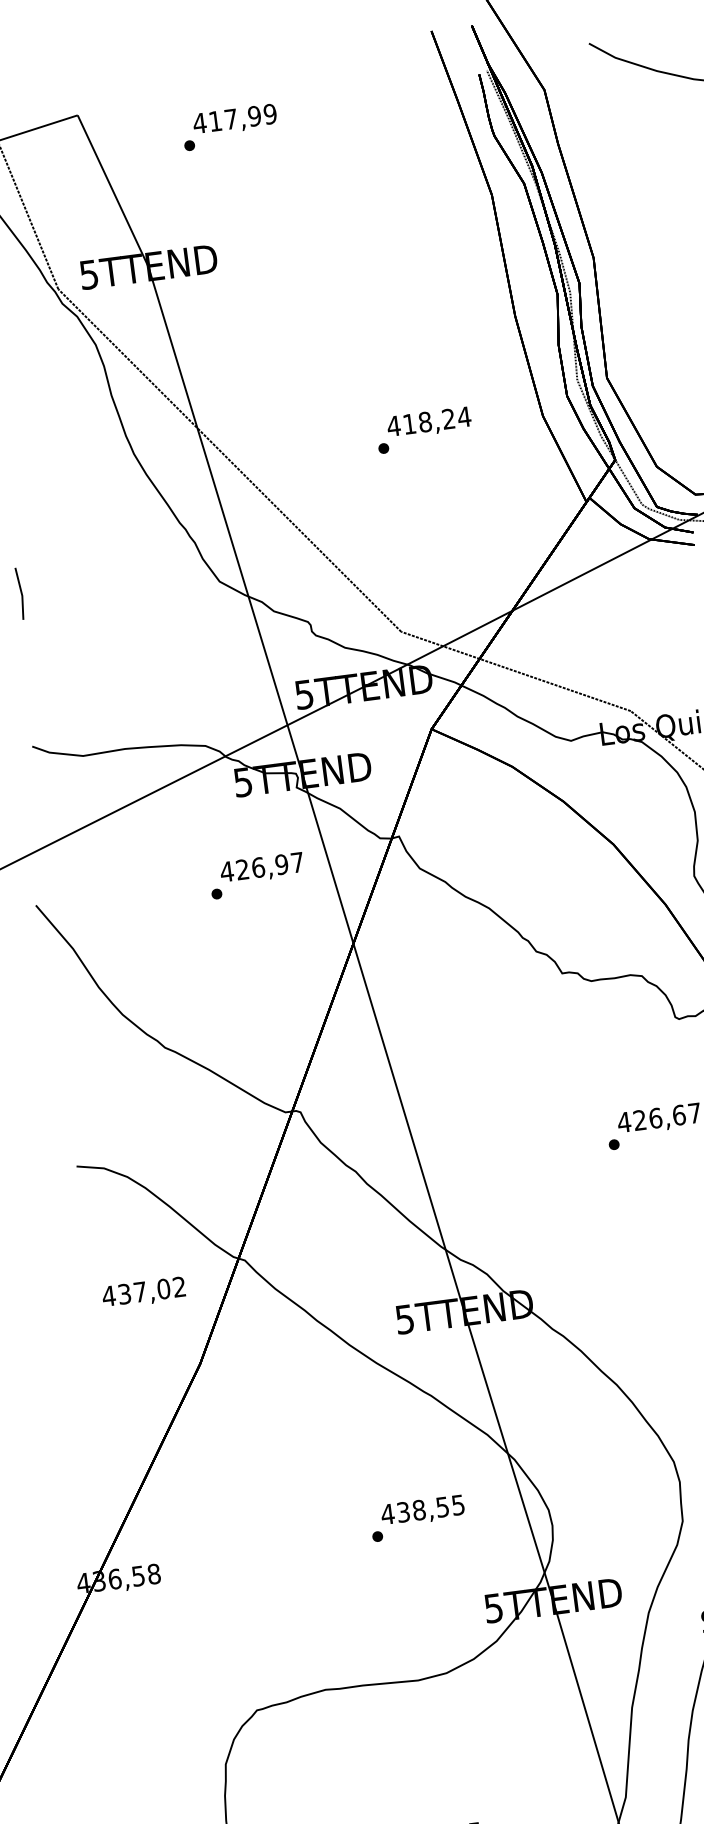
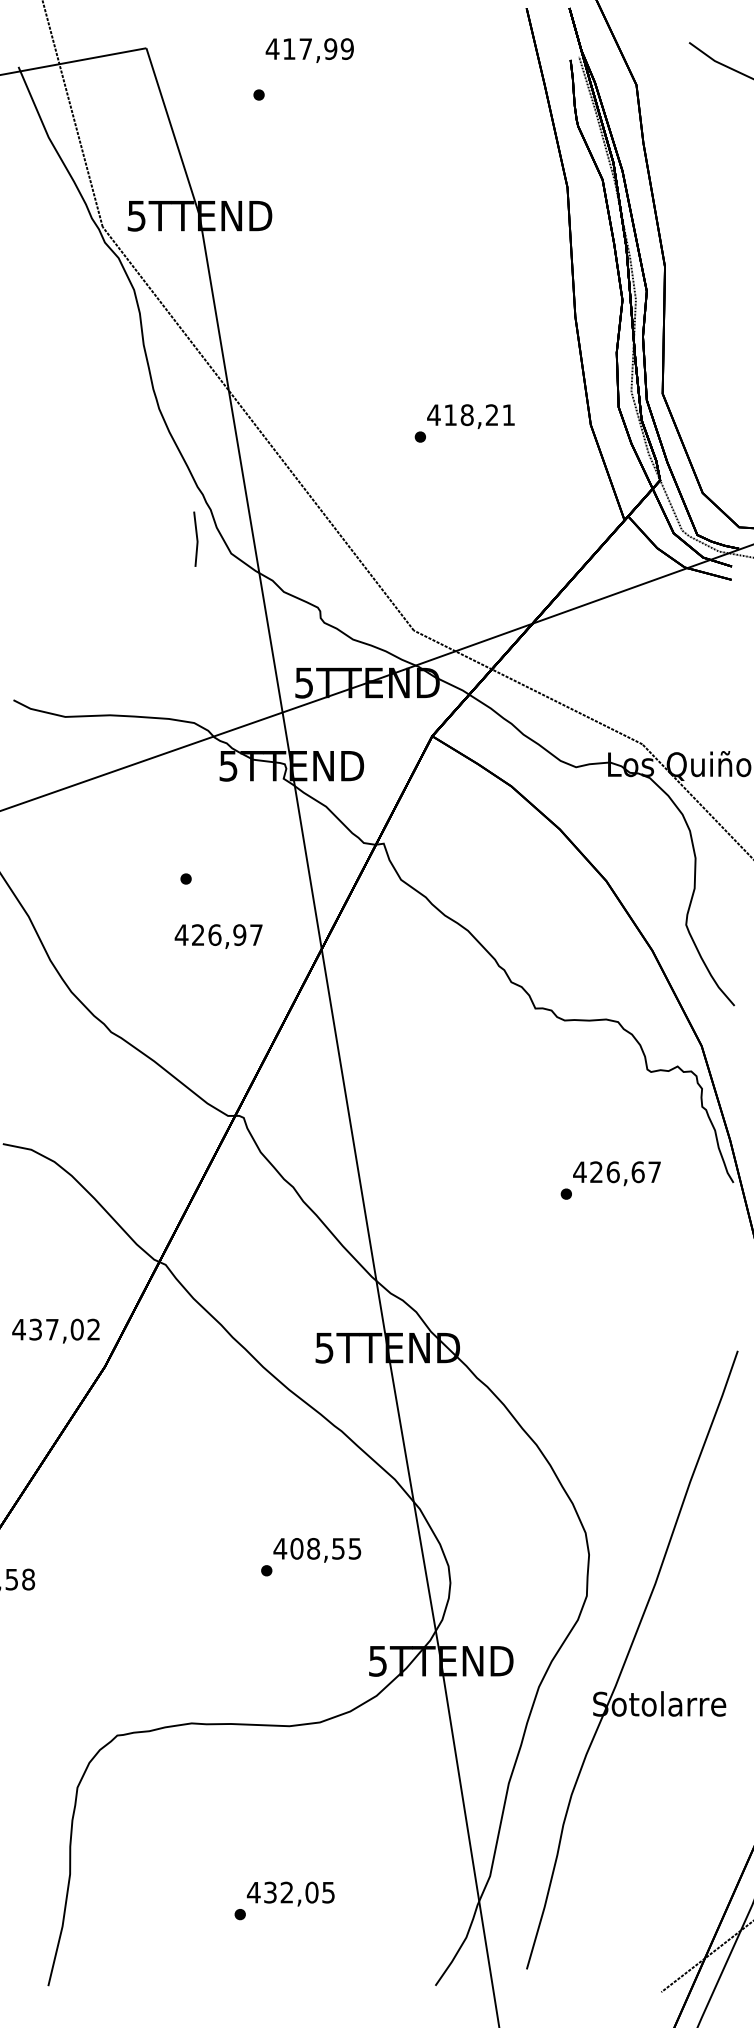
text: (234, 120) -> (309, 50), moved
text: (464, 416) -> (508, 414), 418,24 -> 418,21
line: (20, 592) -> (196, 538), moved
text: (261, 868) -> (218, 936), moved
text: (143, 1292) -> (55, 1330), moved
text: (403, 1511) -> (296, 1548), 438,55 -> 408,55

